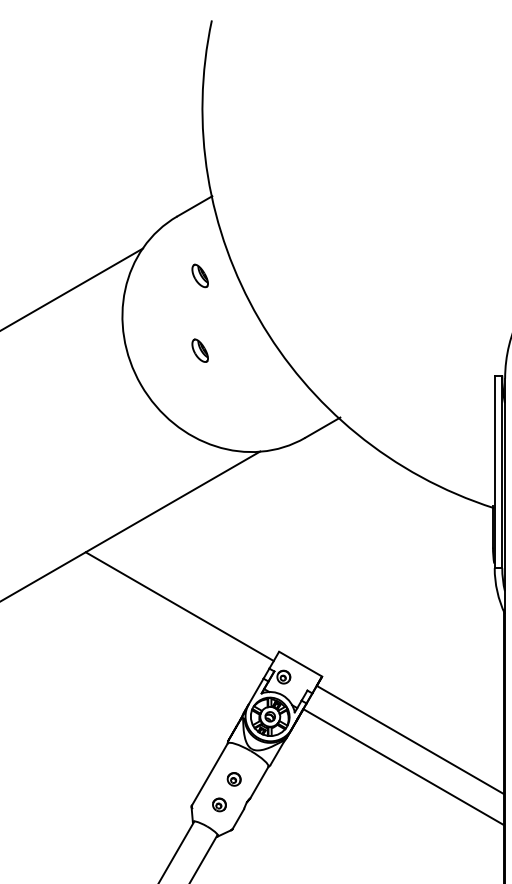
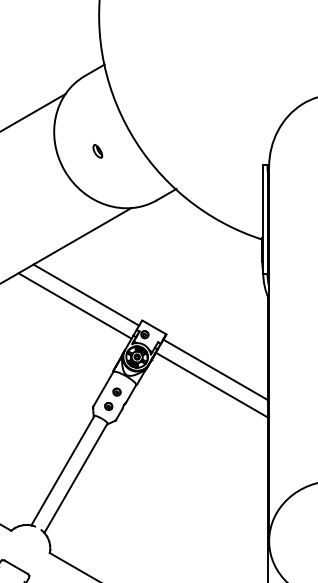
part: (199, 276) -> (97, 109), removed
line: (158, 625) -> (74, 305), added

